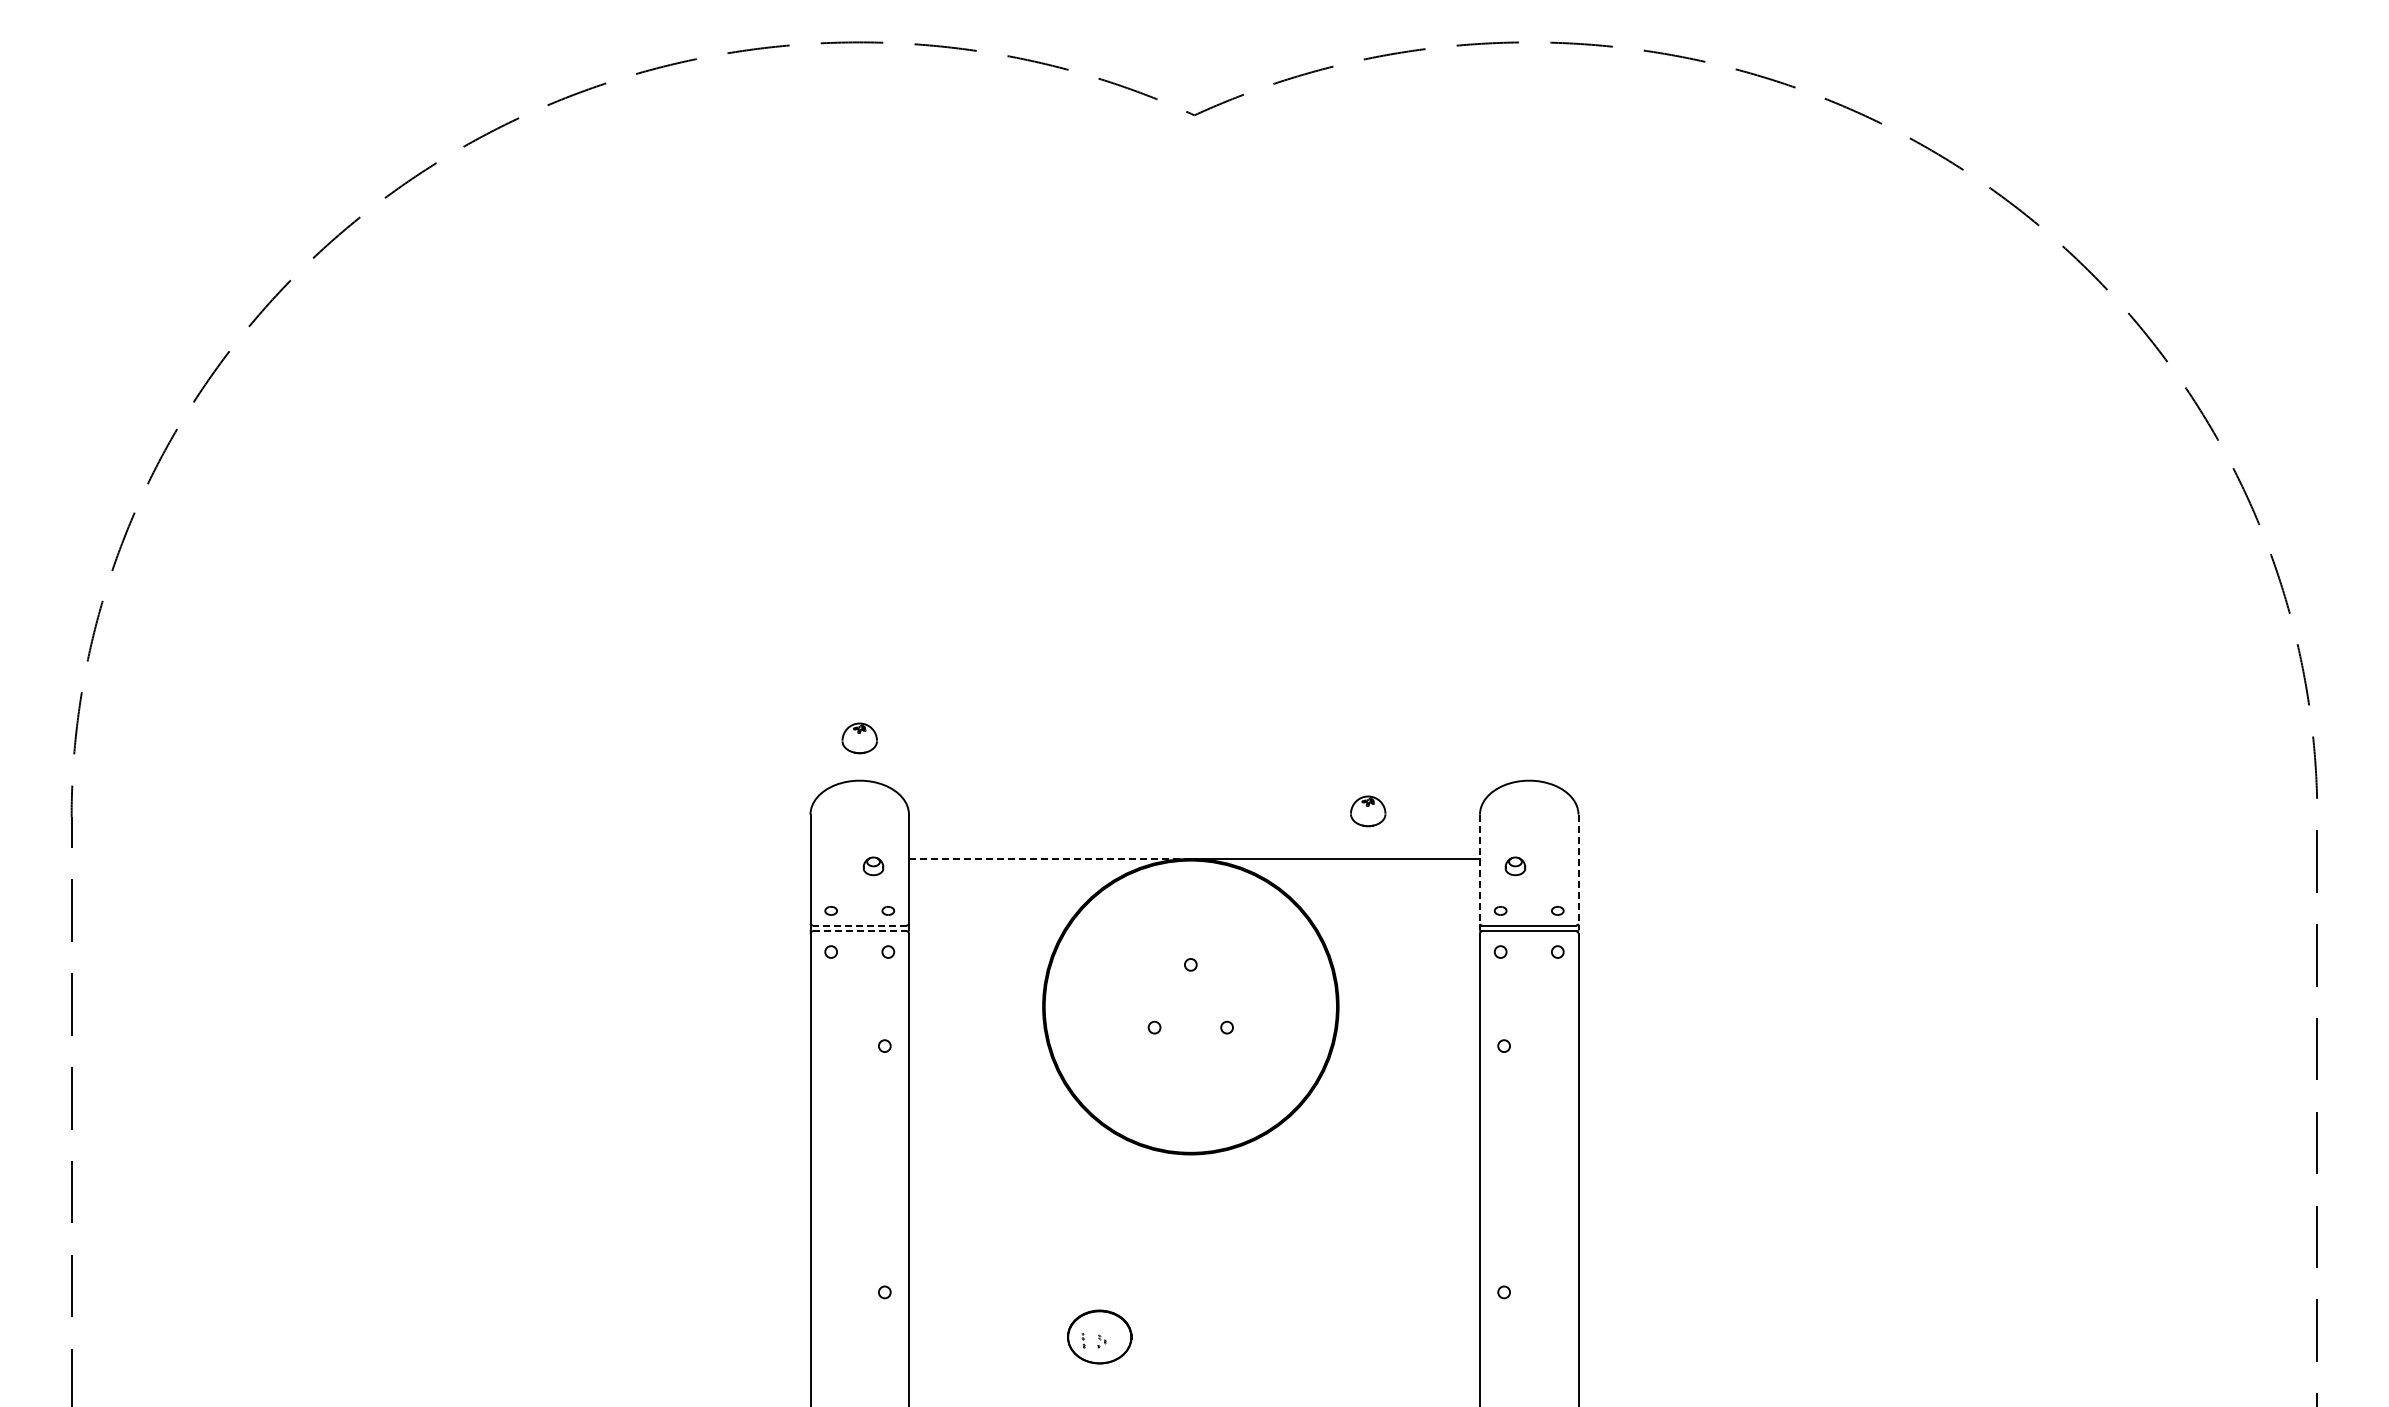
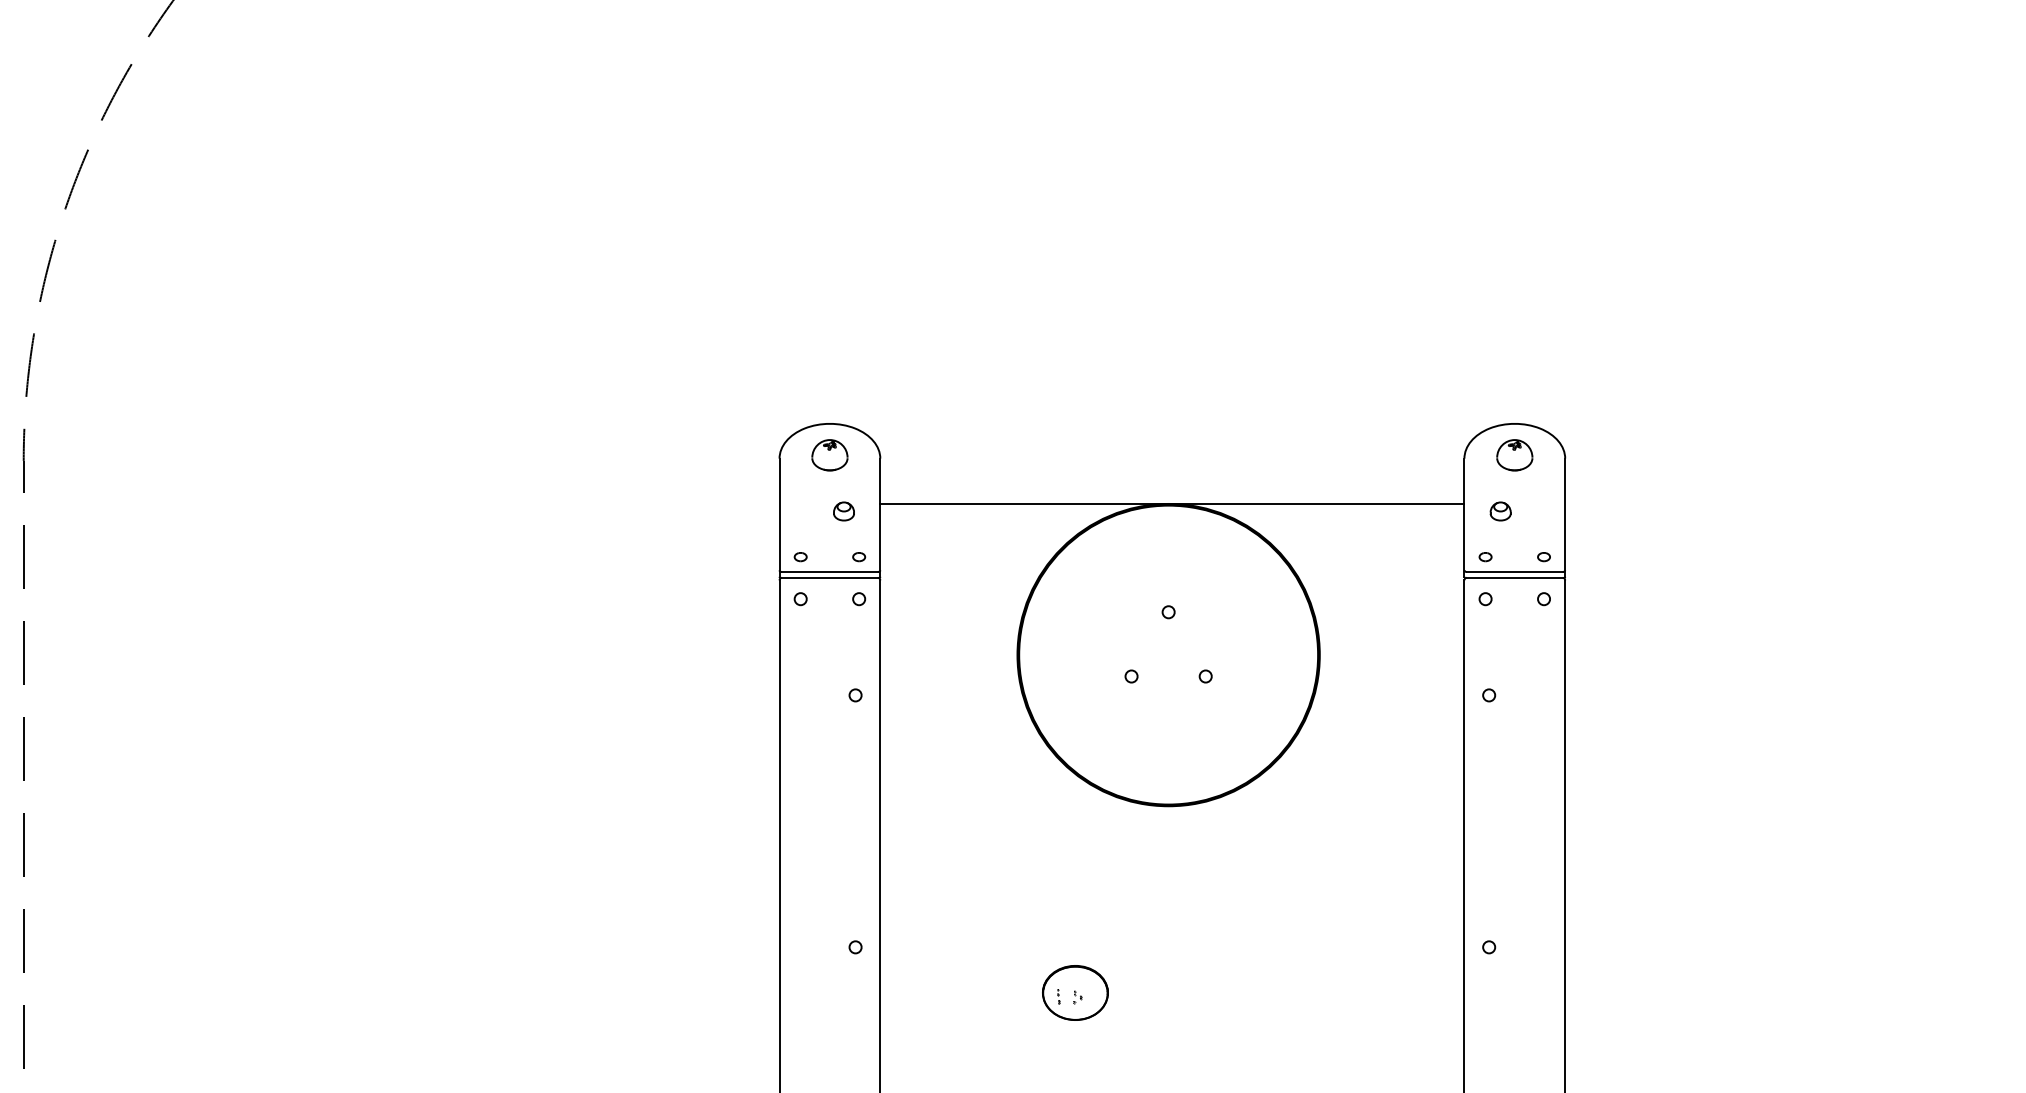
part: (859, 738) -> (829, 455), moved
part: (1368, 811) -> (1515, 455), moved
line: (1049, 858) -> (1024, 503), dashed -> solid
line: (1479, 872) -> (1463, 517), dashed -> solid
line: (1578, 872) -> (1565, 517), dashed -> solid
line: (859, 925) -> (829, 572), dashed -> solid
line: (859, 931) -> (829, 578), dashed -> solid

